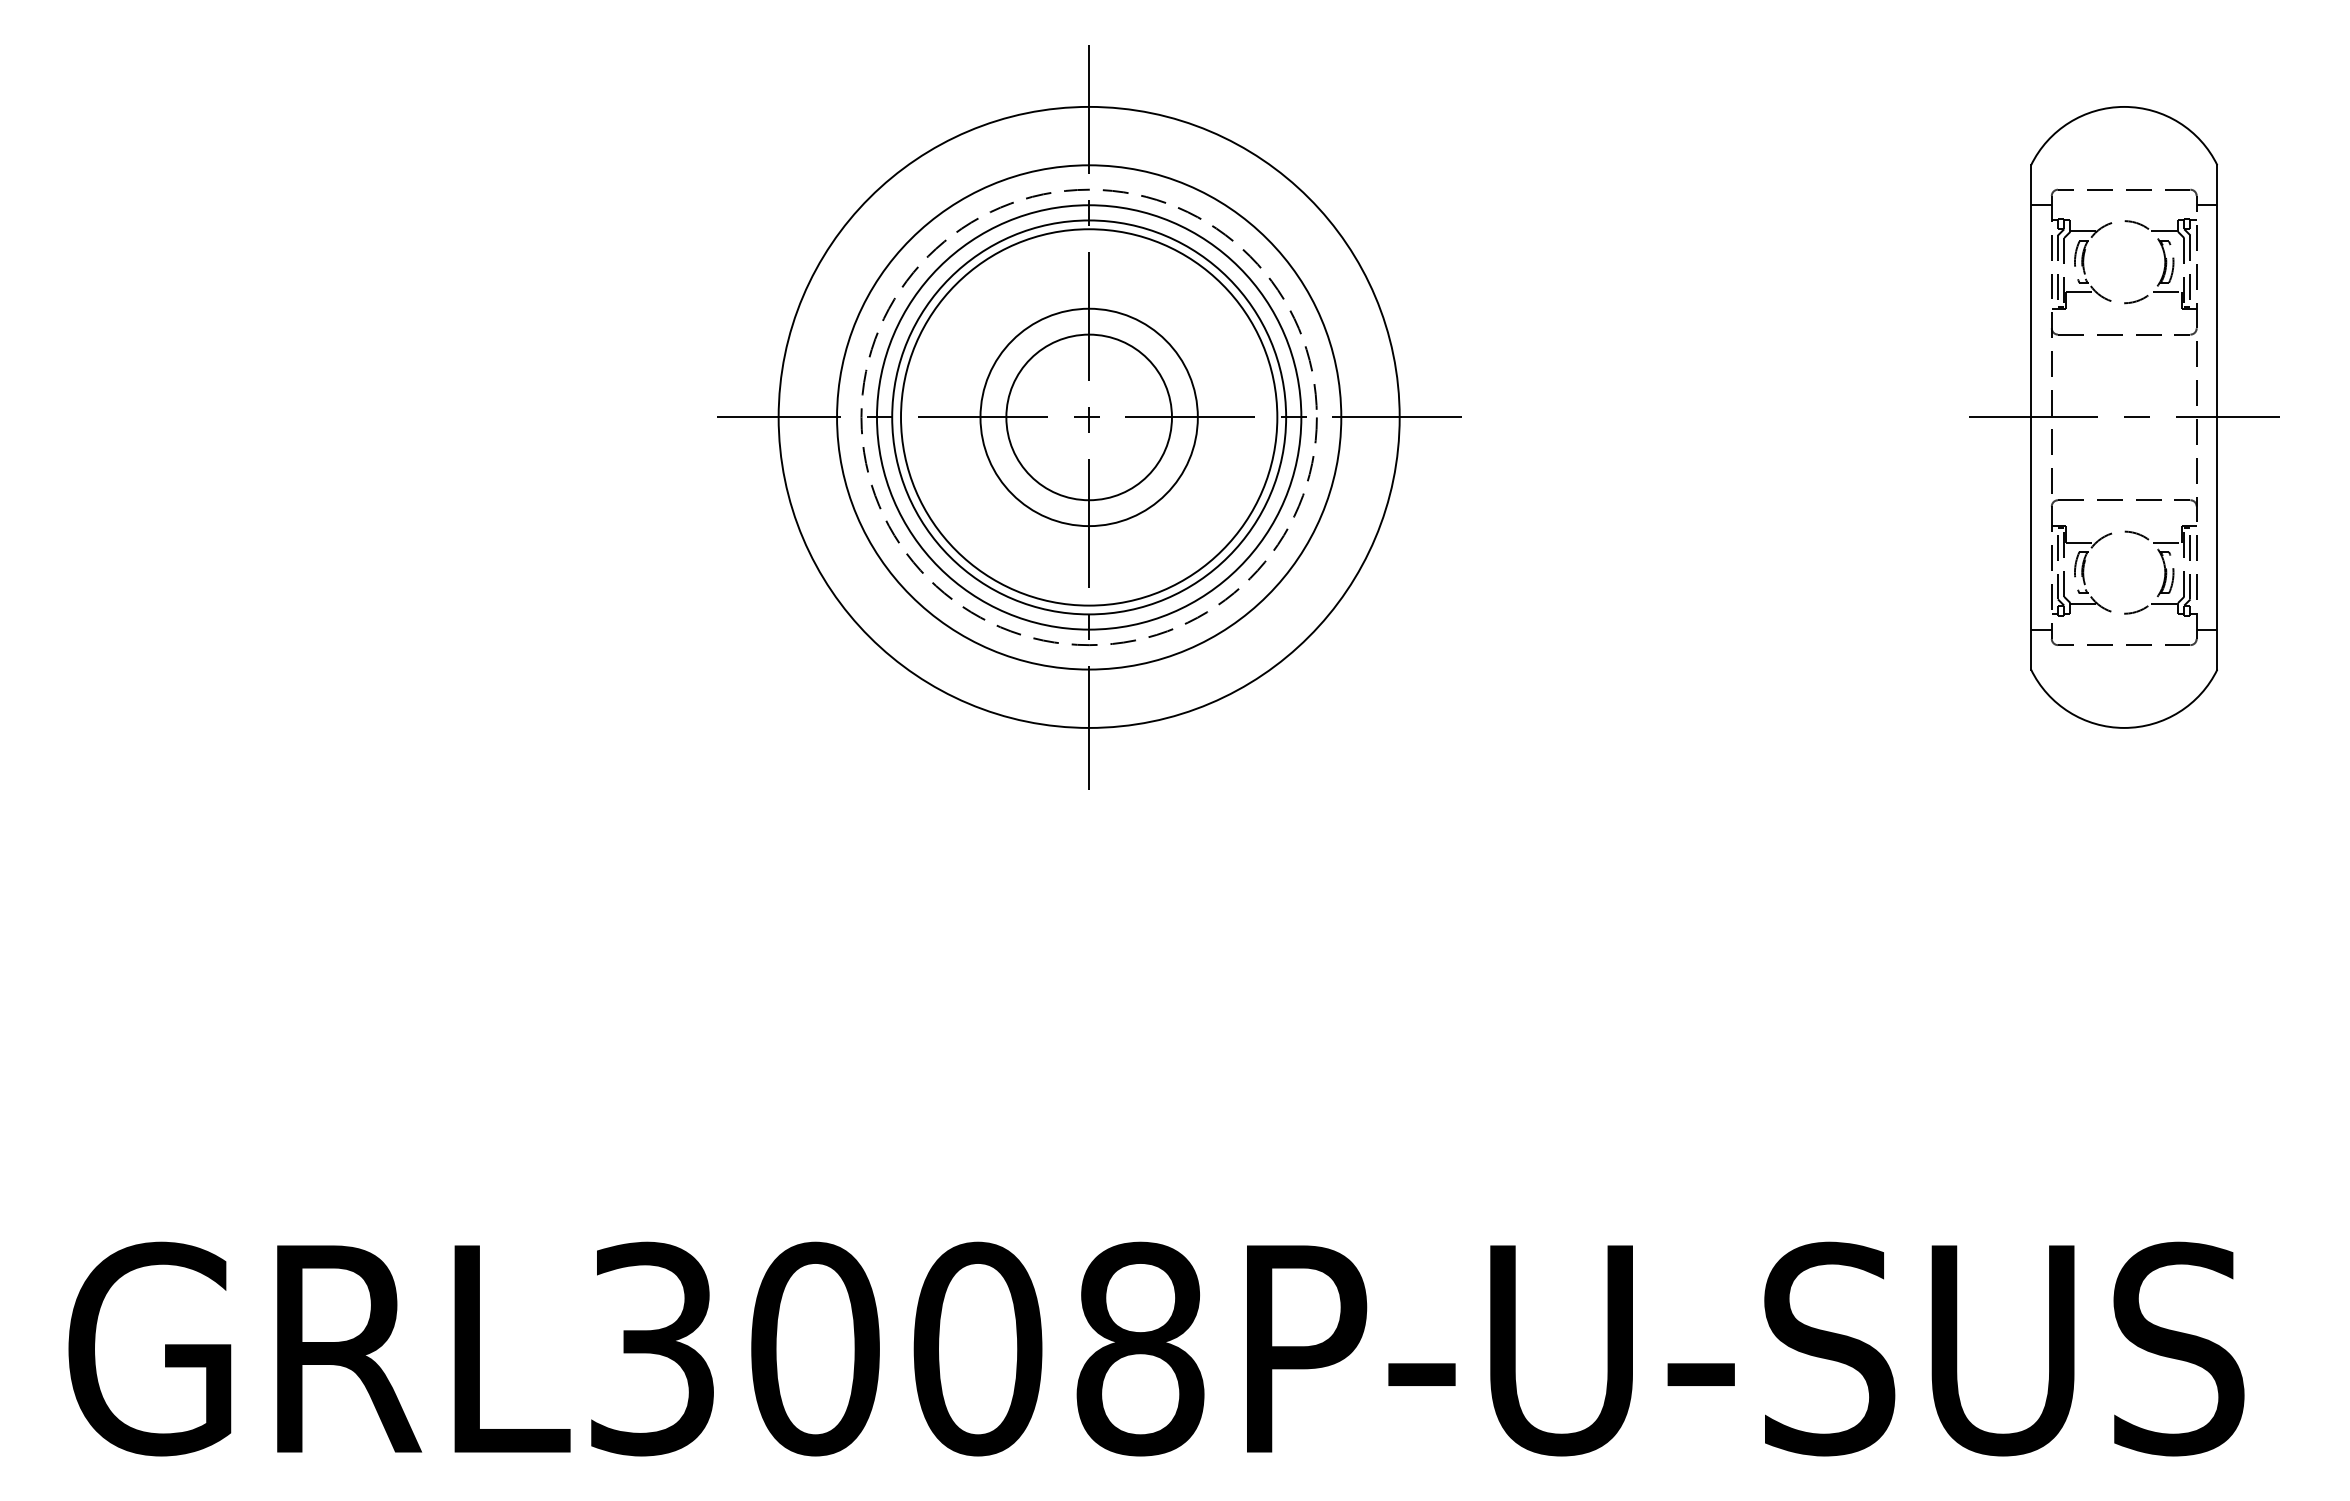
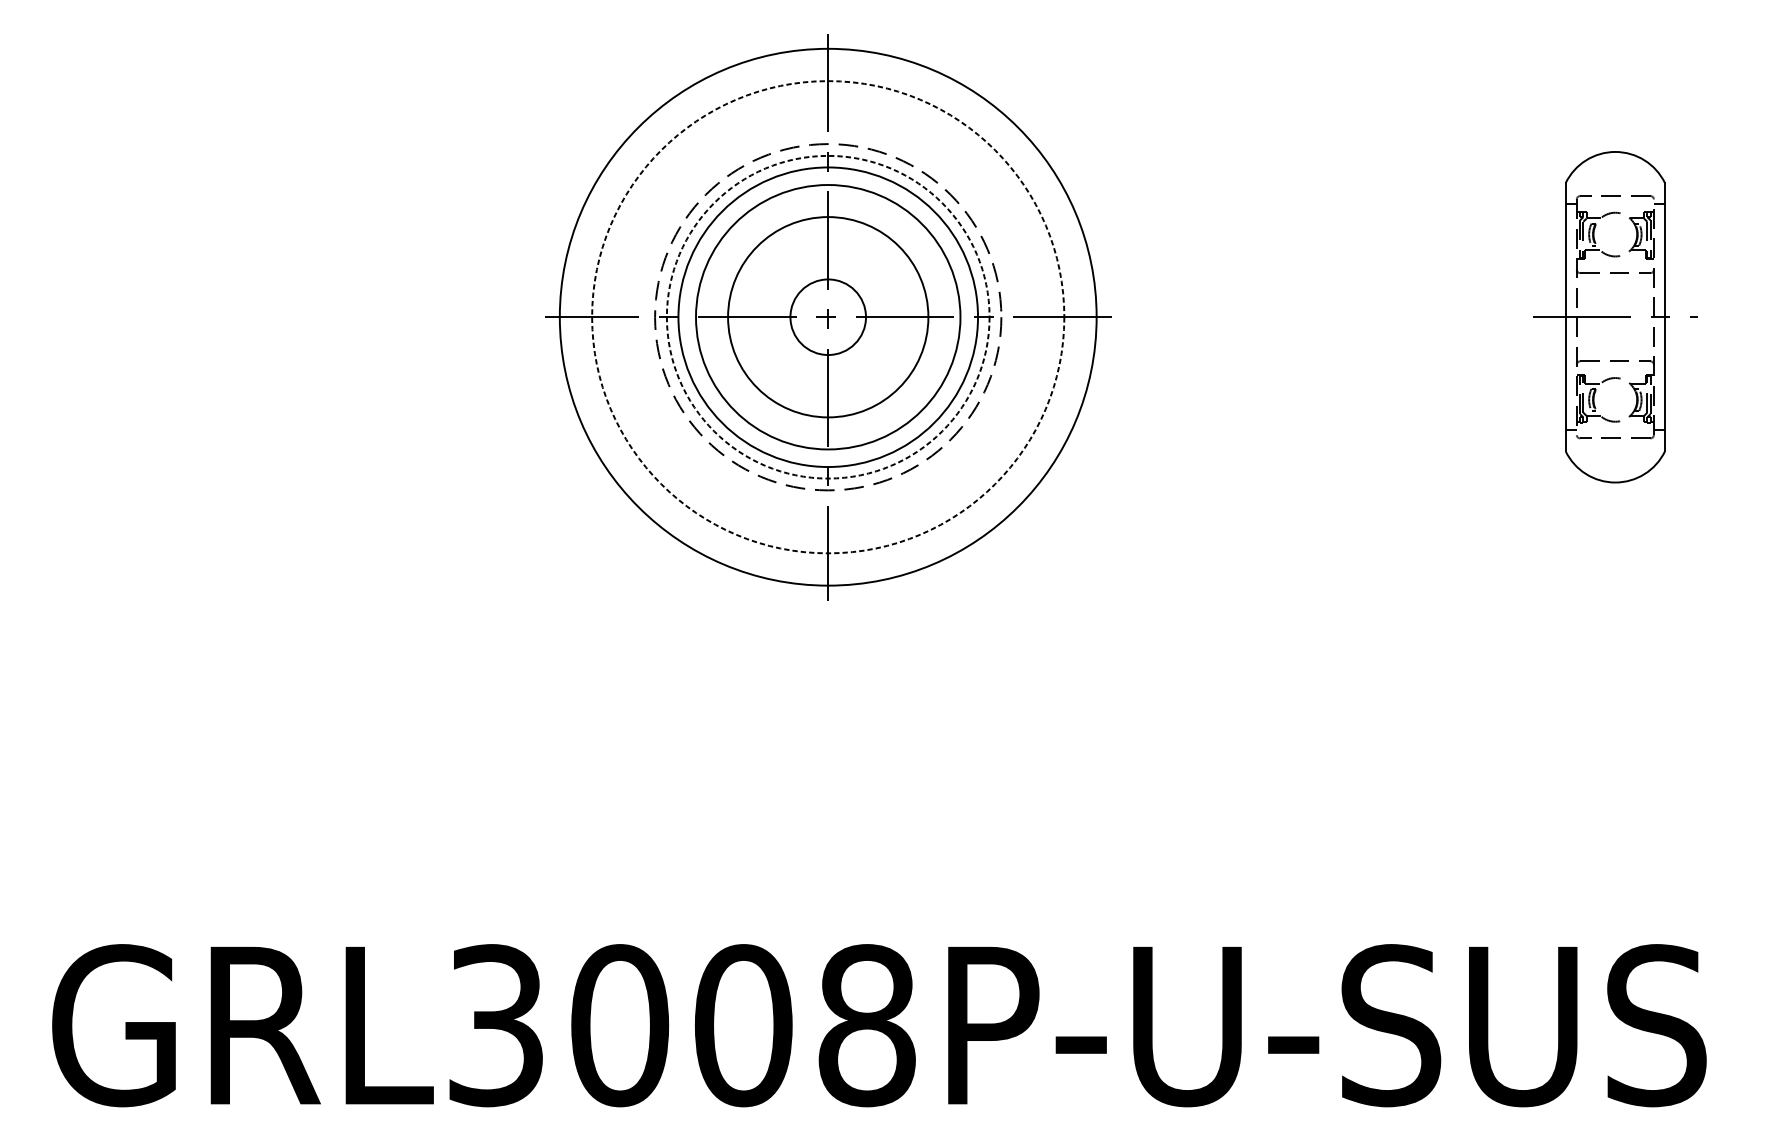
circle: (1088, 416) -> (827, 316), solid -> dashed
circle: (1088, 417) -> (827, 317), size x0.6
circle: (1088, 417) -> (827, 317), size x1.6
circle: (1088, 417) -> (827, 317), solid -> dashed
circle: (1089, 417) -> (828, 317), size x0.7
circle: (1089, 417) -> (828, 317), size x1.4
part: (2124, 417) -> (1615, 317), size x0.7

